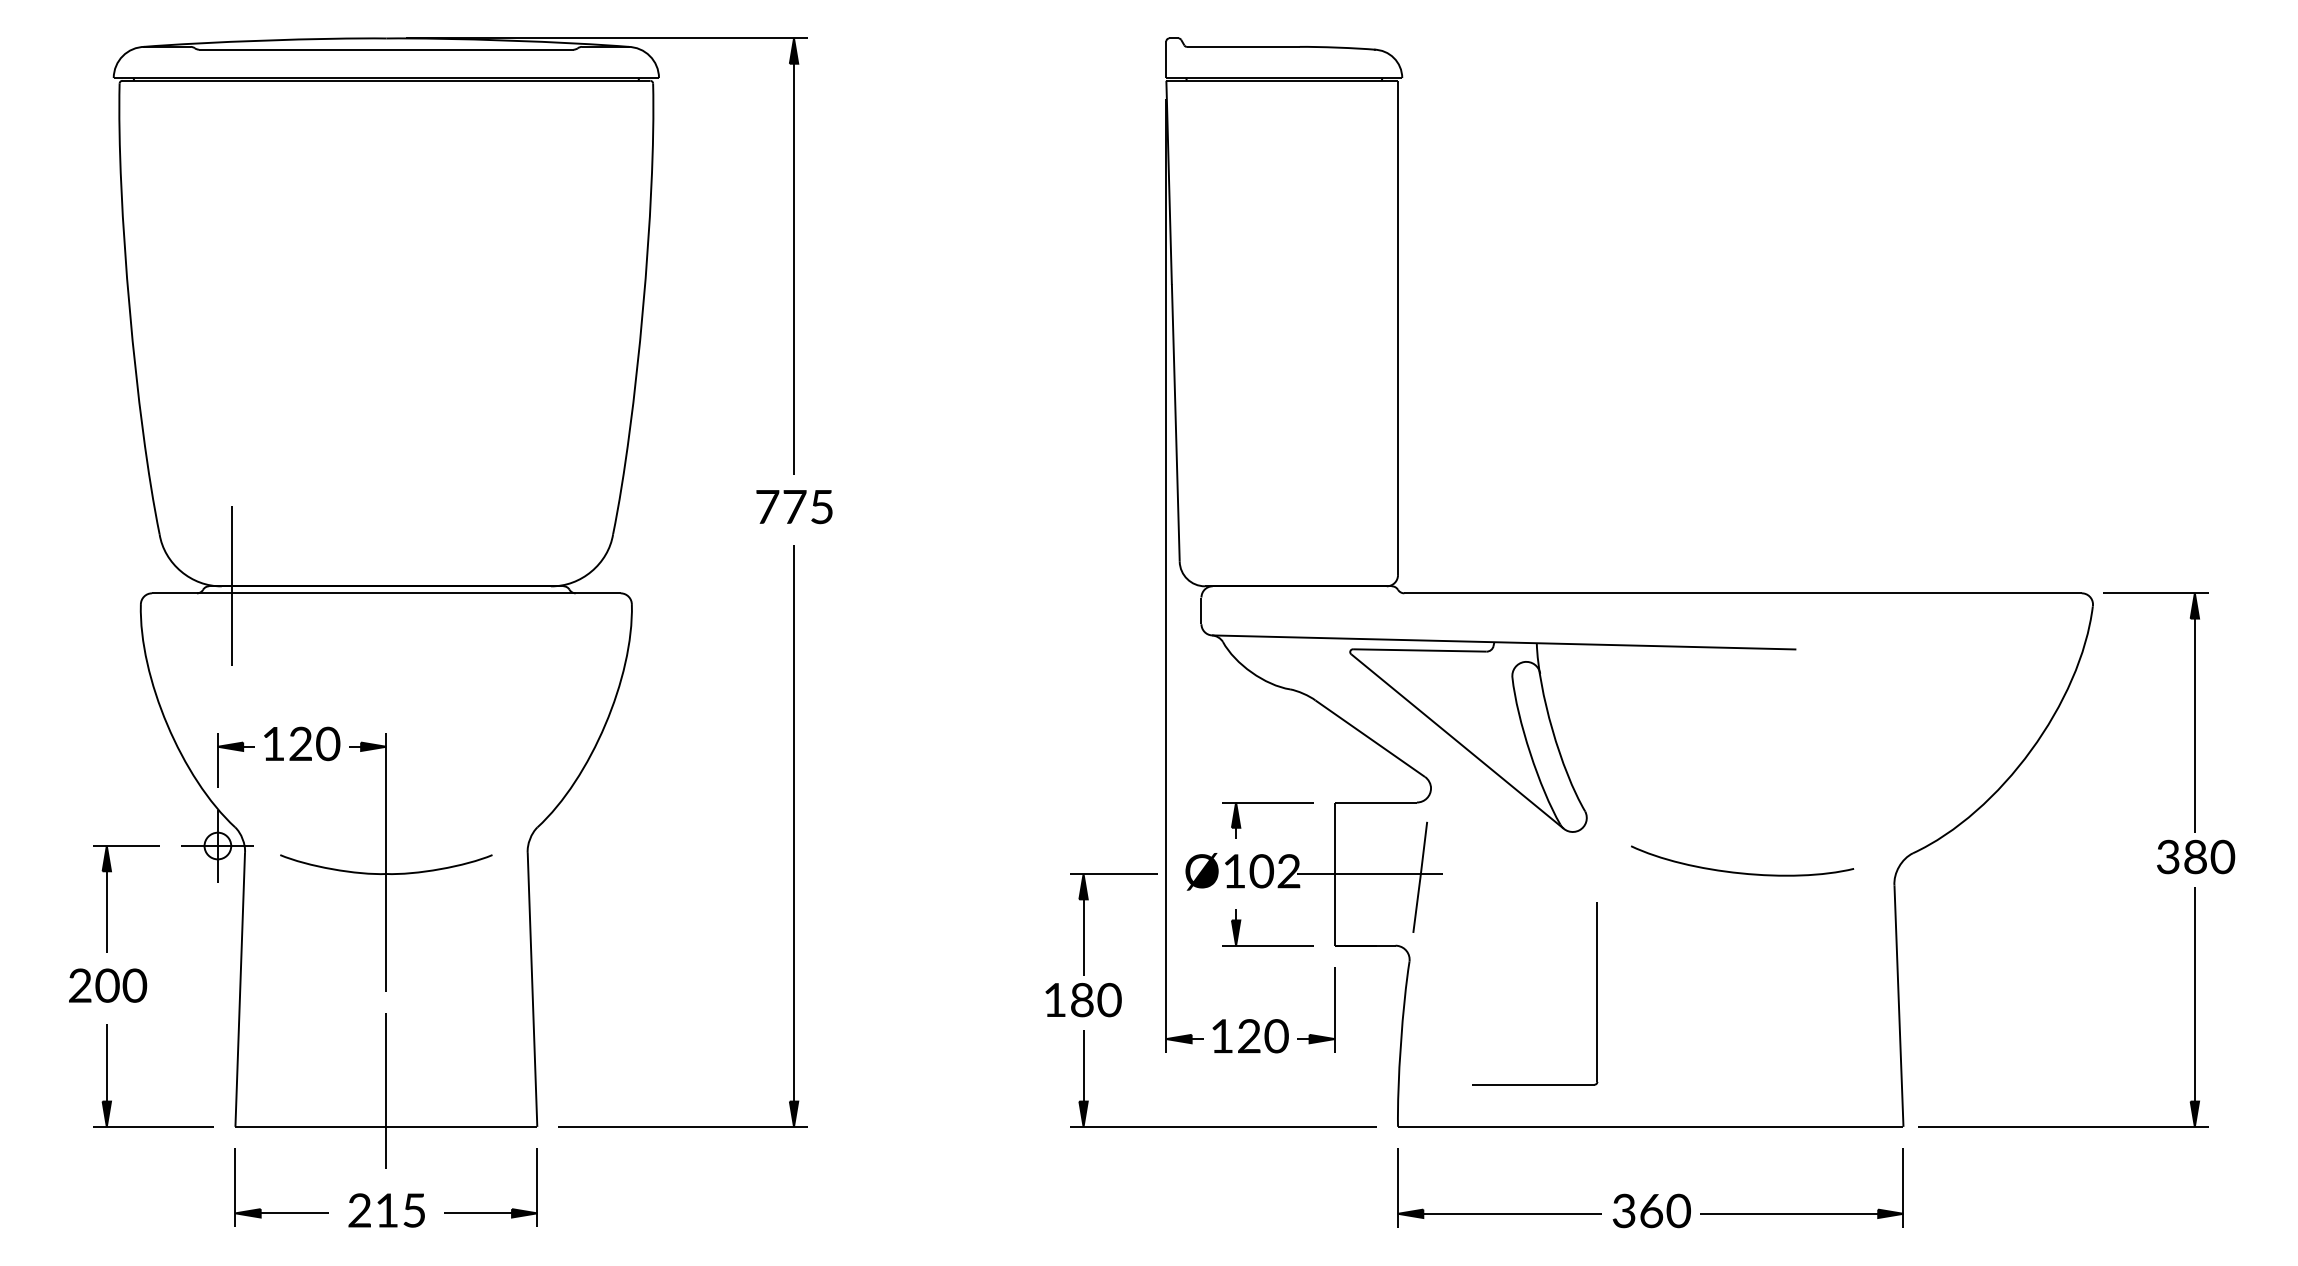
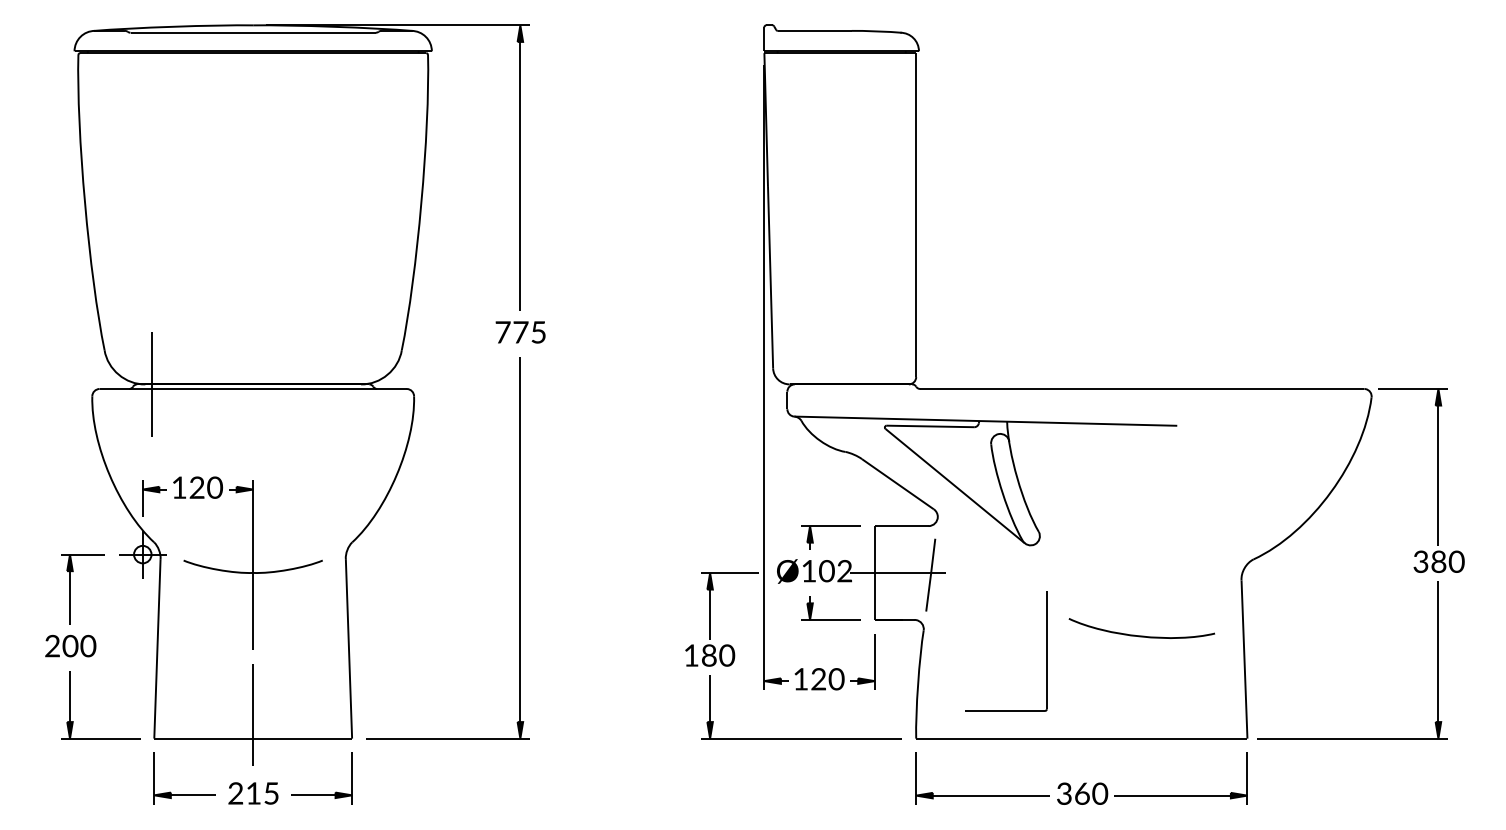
part: (1741, 871) -> (1141, 635), moved

